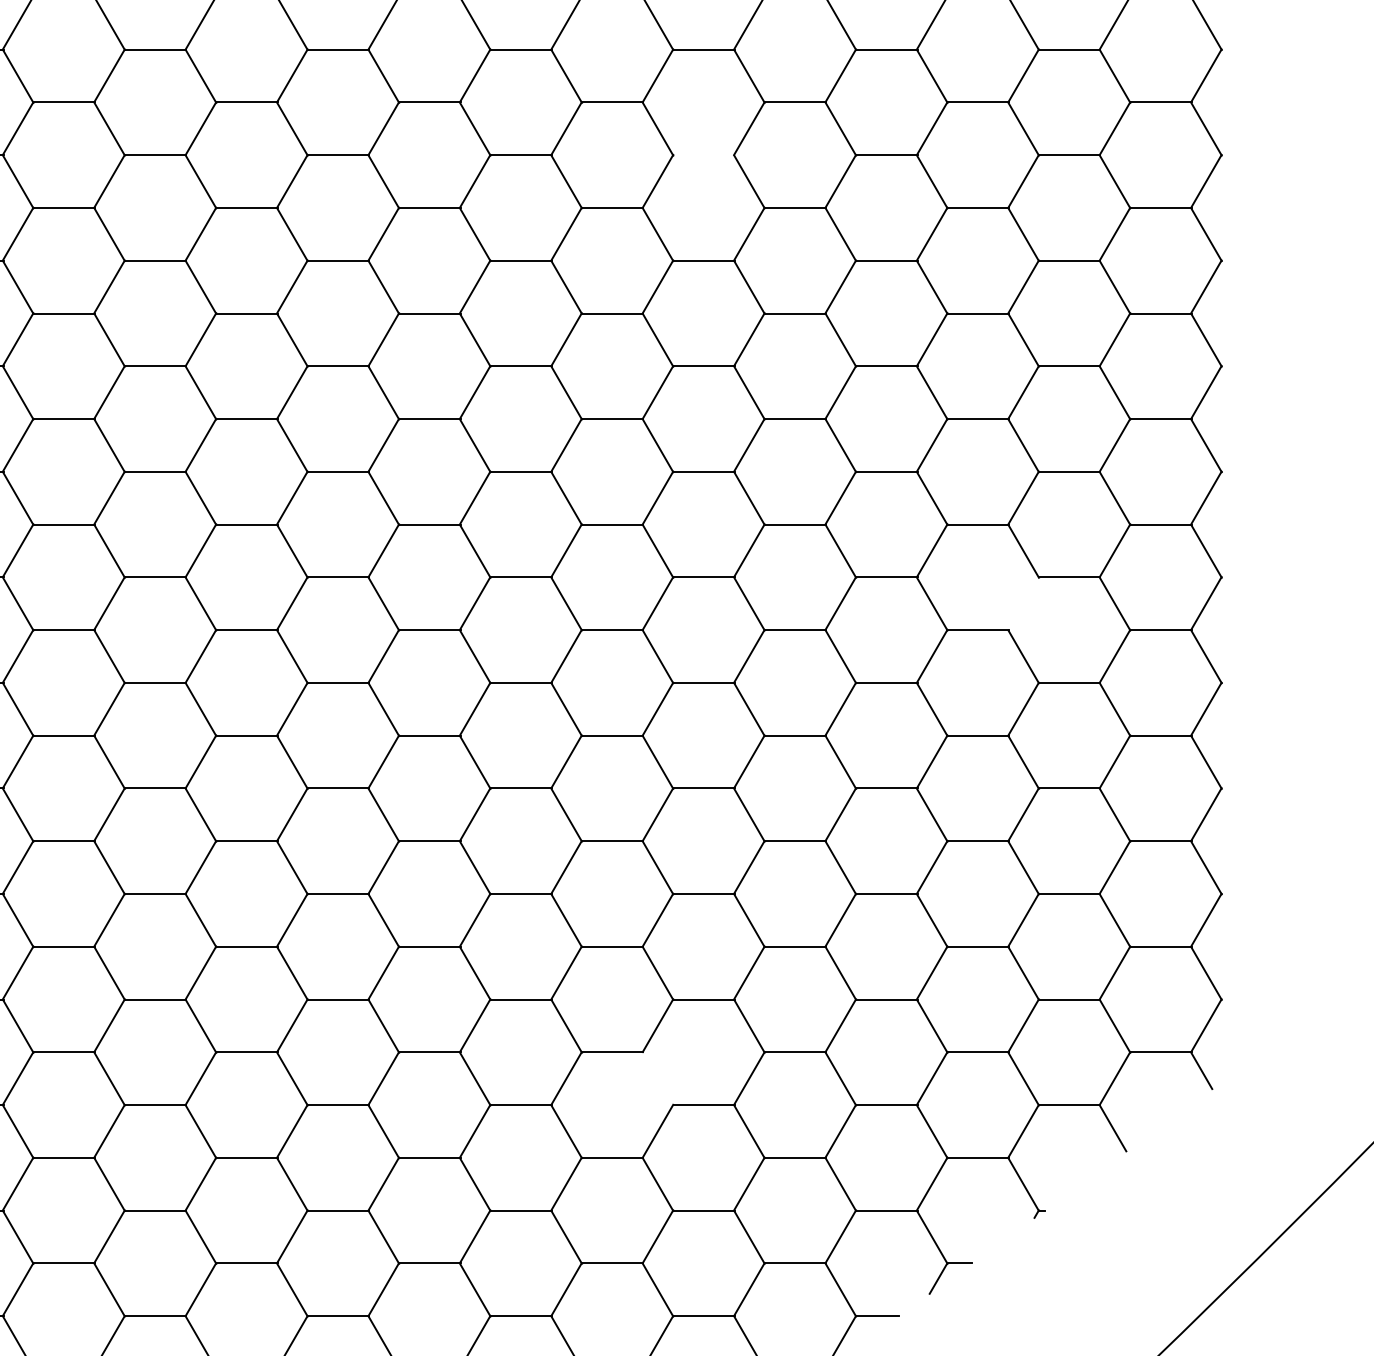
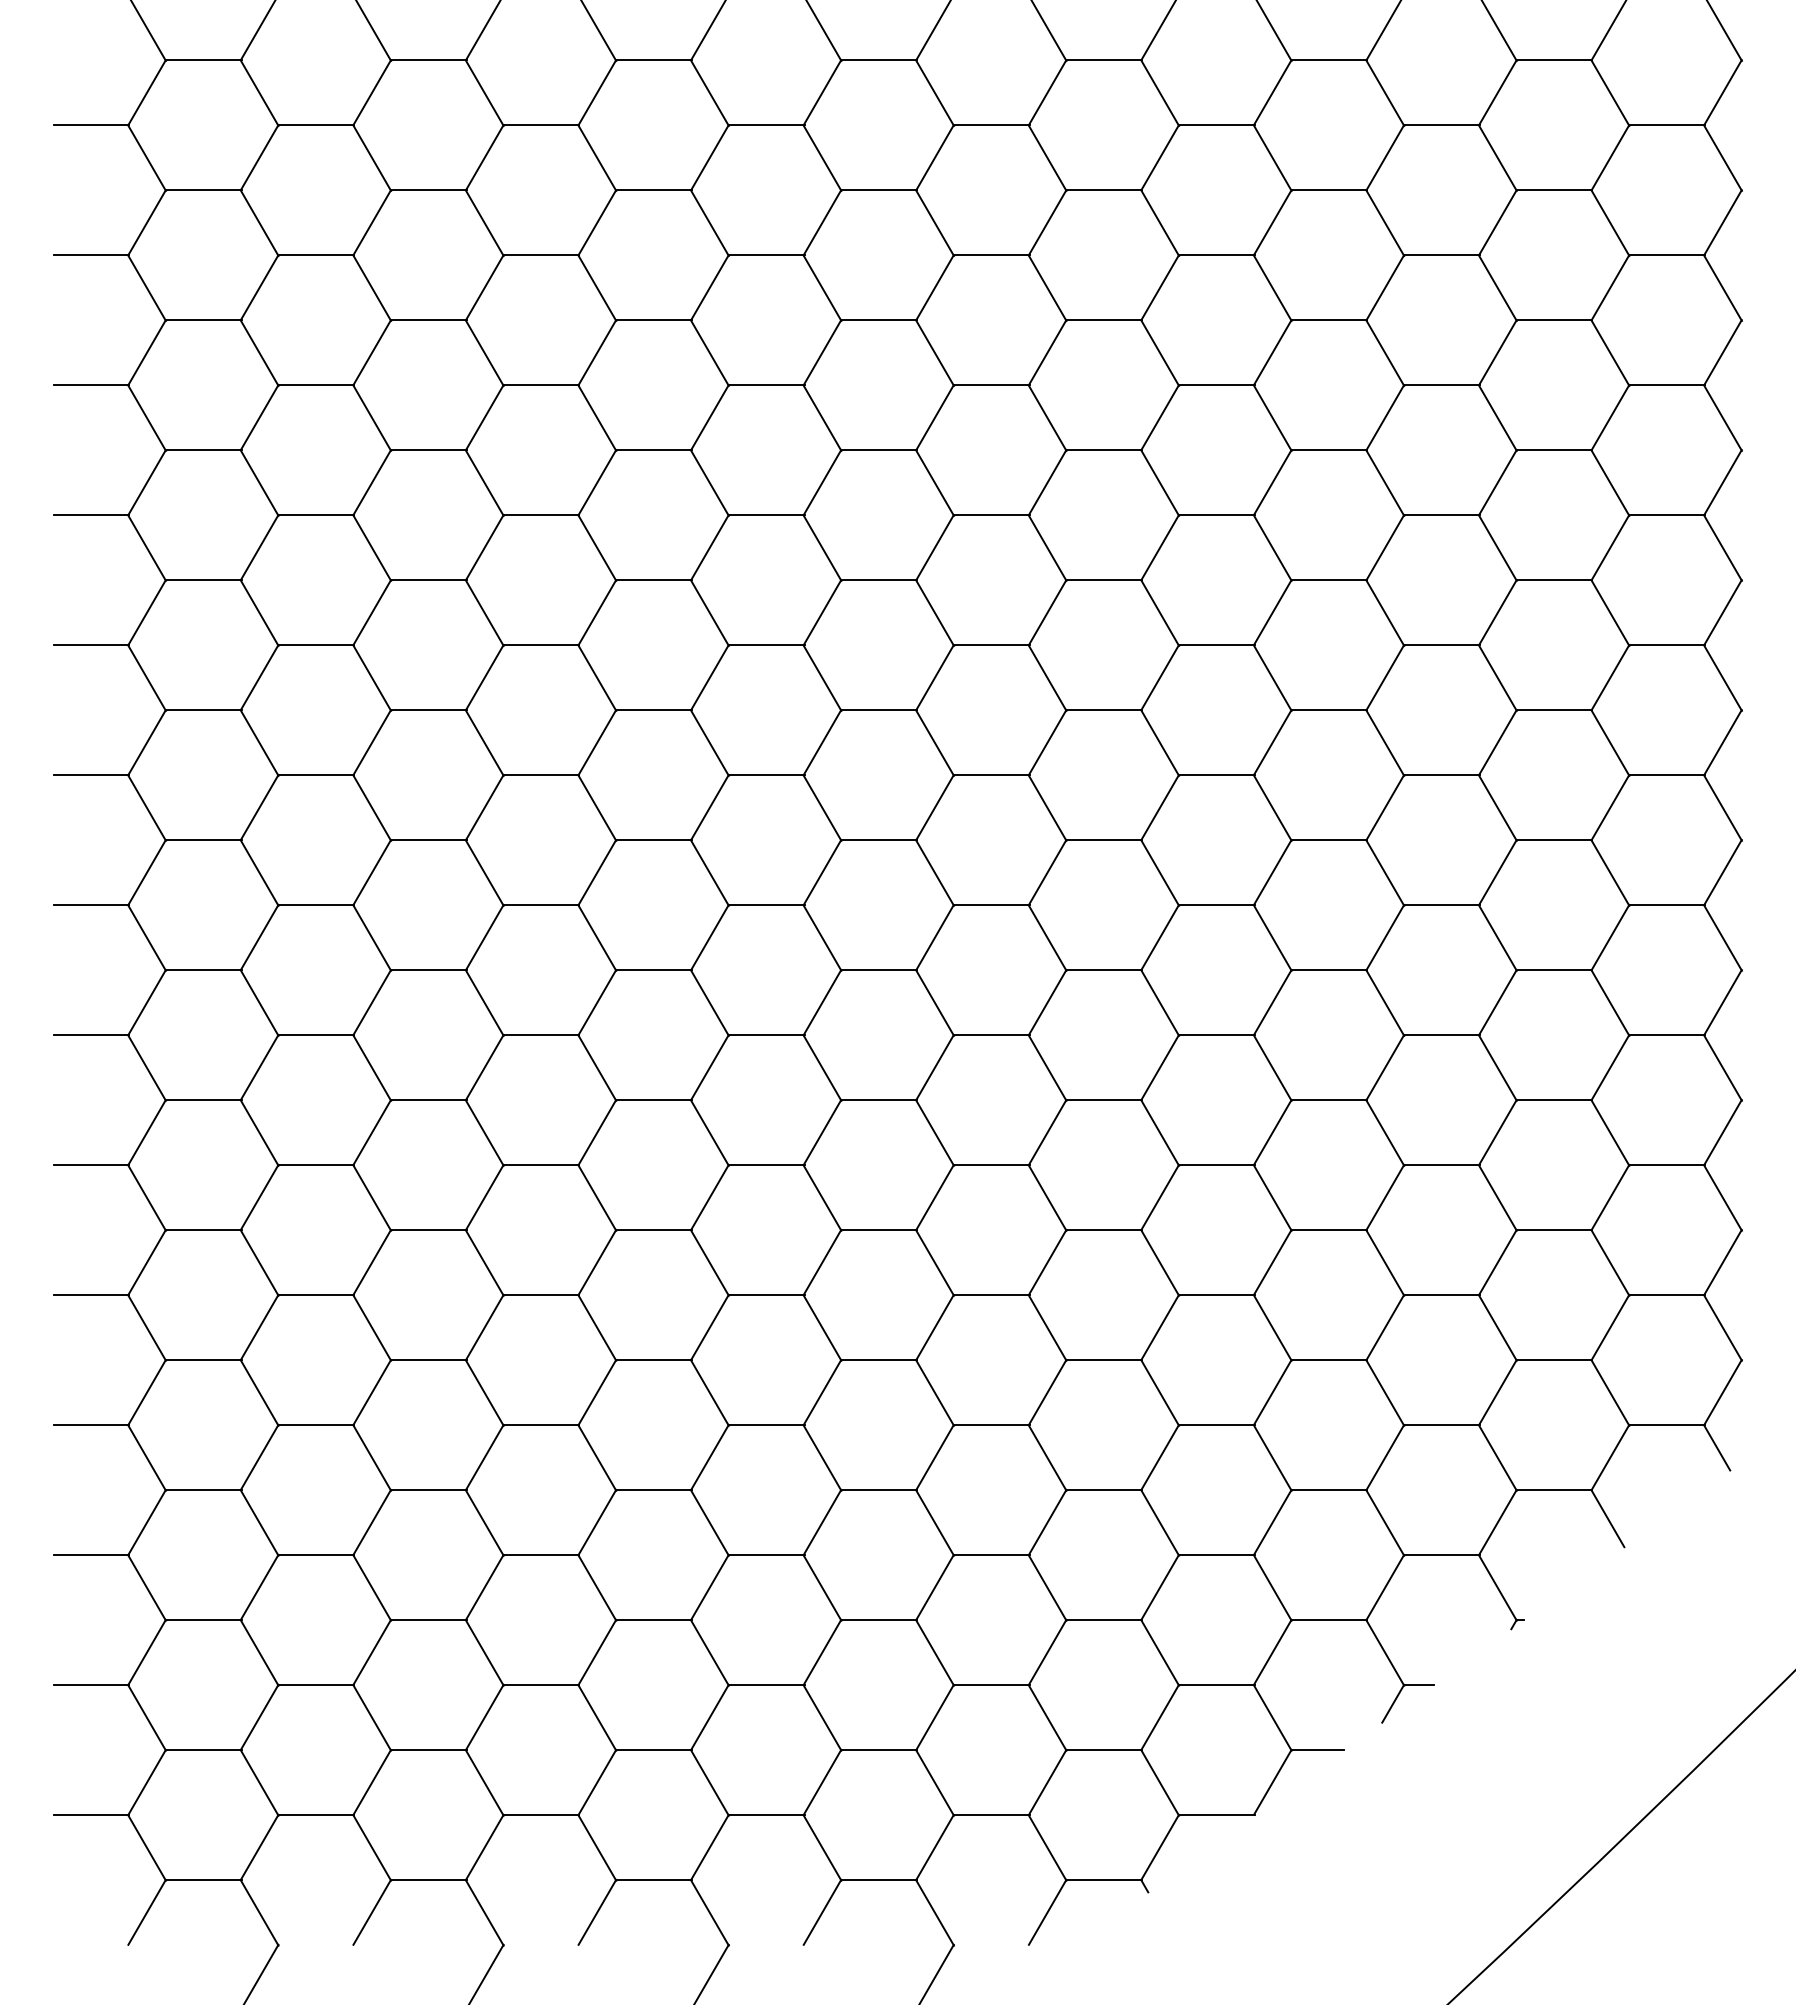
line: (704, 155) -> (1104, 320), added
line: (1023, 603) -> (1497, 872), added
line: (657, 1078) -> (1047, 1457), added

